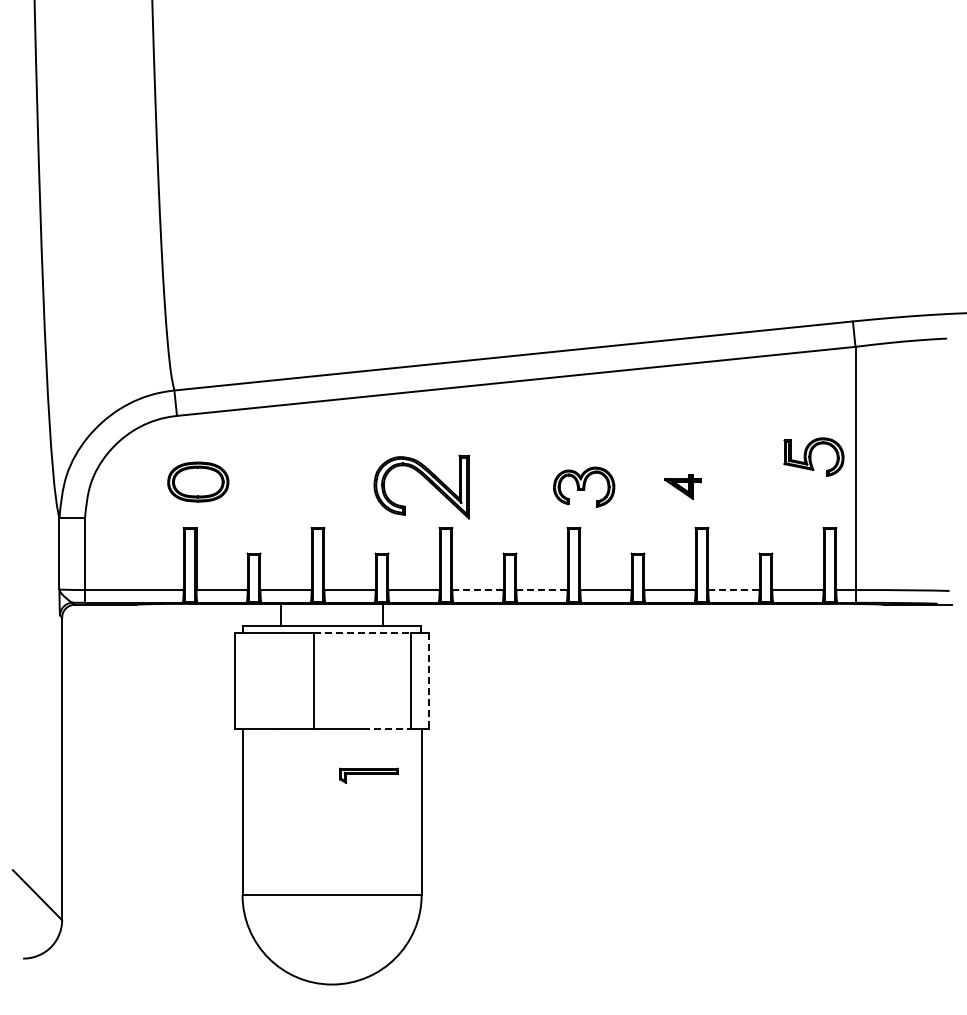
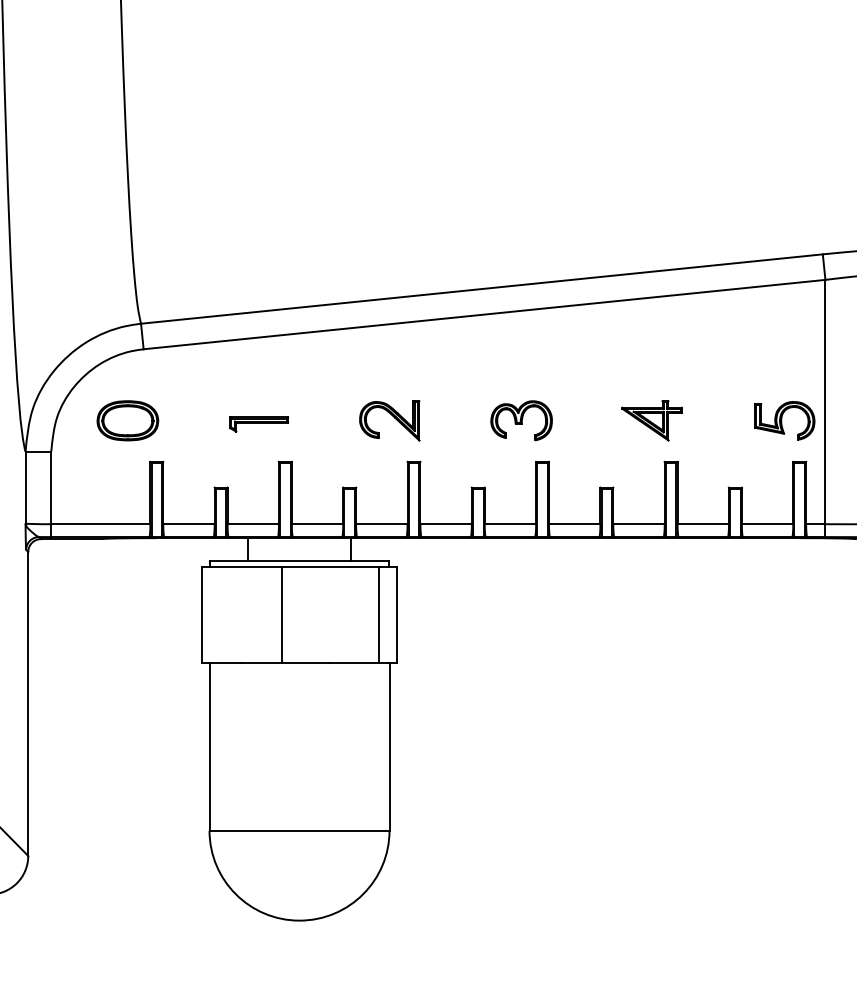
part: (813, 456) -> (784, 420), moved
part: (198, 481) -> (128, 420), moved
part: (421, 486) -> (389, 420), size x0.62
part: (584, 486) -> (521, 420), moved
part: (682, 486) -> (651, 420), size x1.67
line: (478, 590) -> (446, 524), dashed -> solid
line: (541, 590) -> (509, 524), dashed -> solid
line: (733, 590) -> (702, 524), dashed -> solid
line: (362, 632) -> (330, 566), dashed -> solid
line: (429, 680) -> (397, 615), dashed -> solid
line: (387, 728) -> (355, 663), dashed -> solid
part: (368, 775) -> (258, 424), moved

